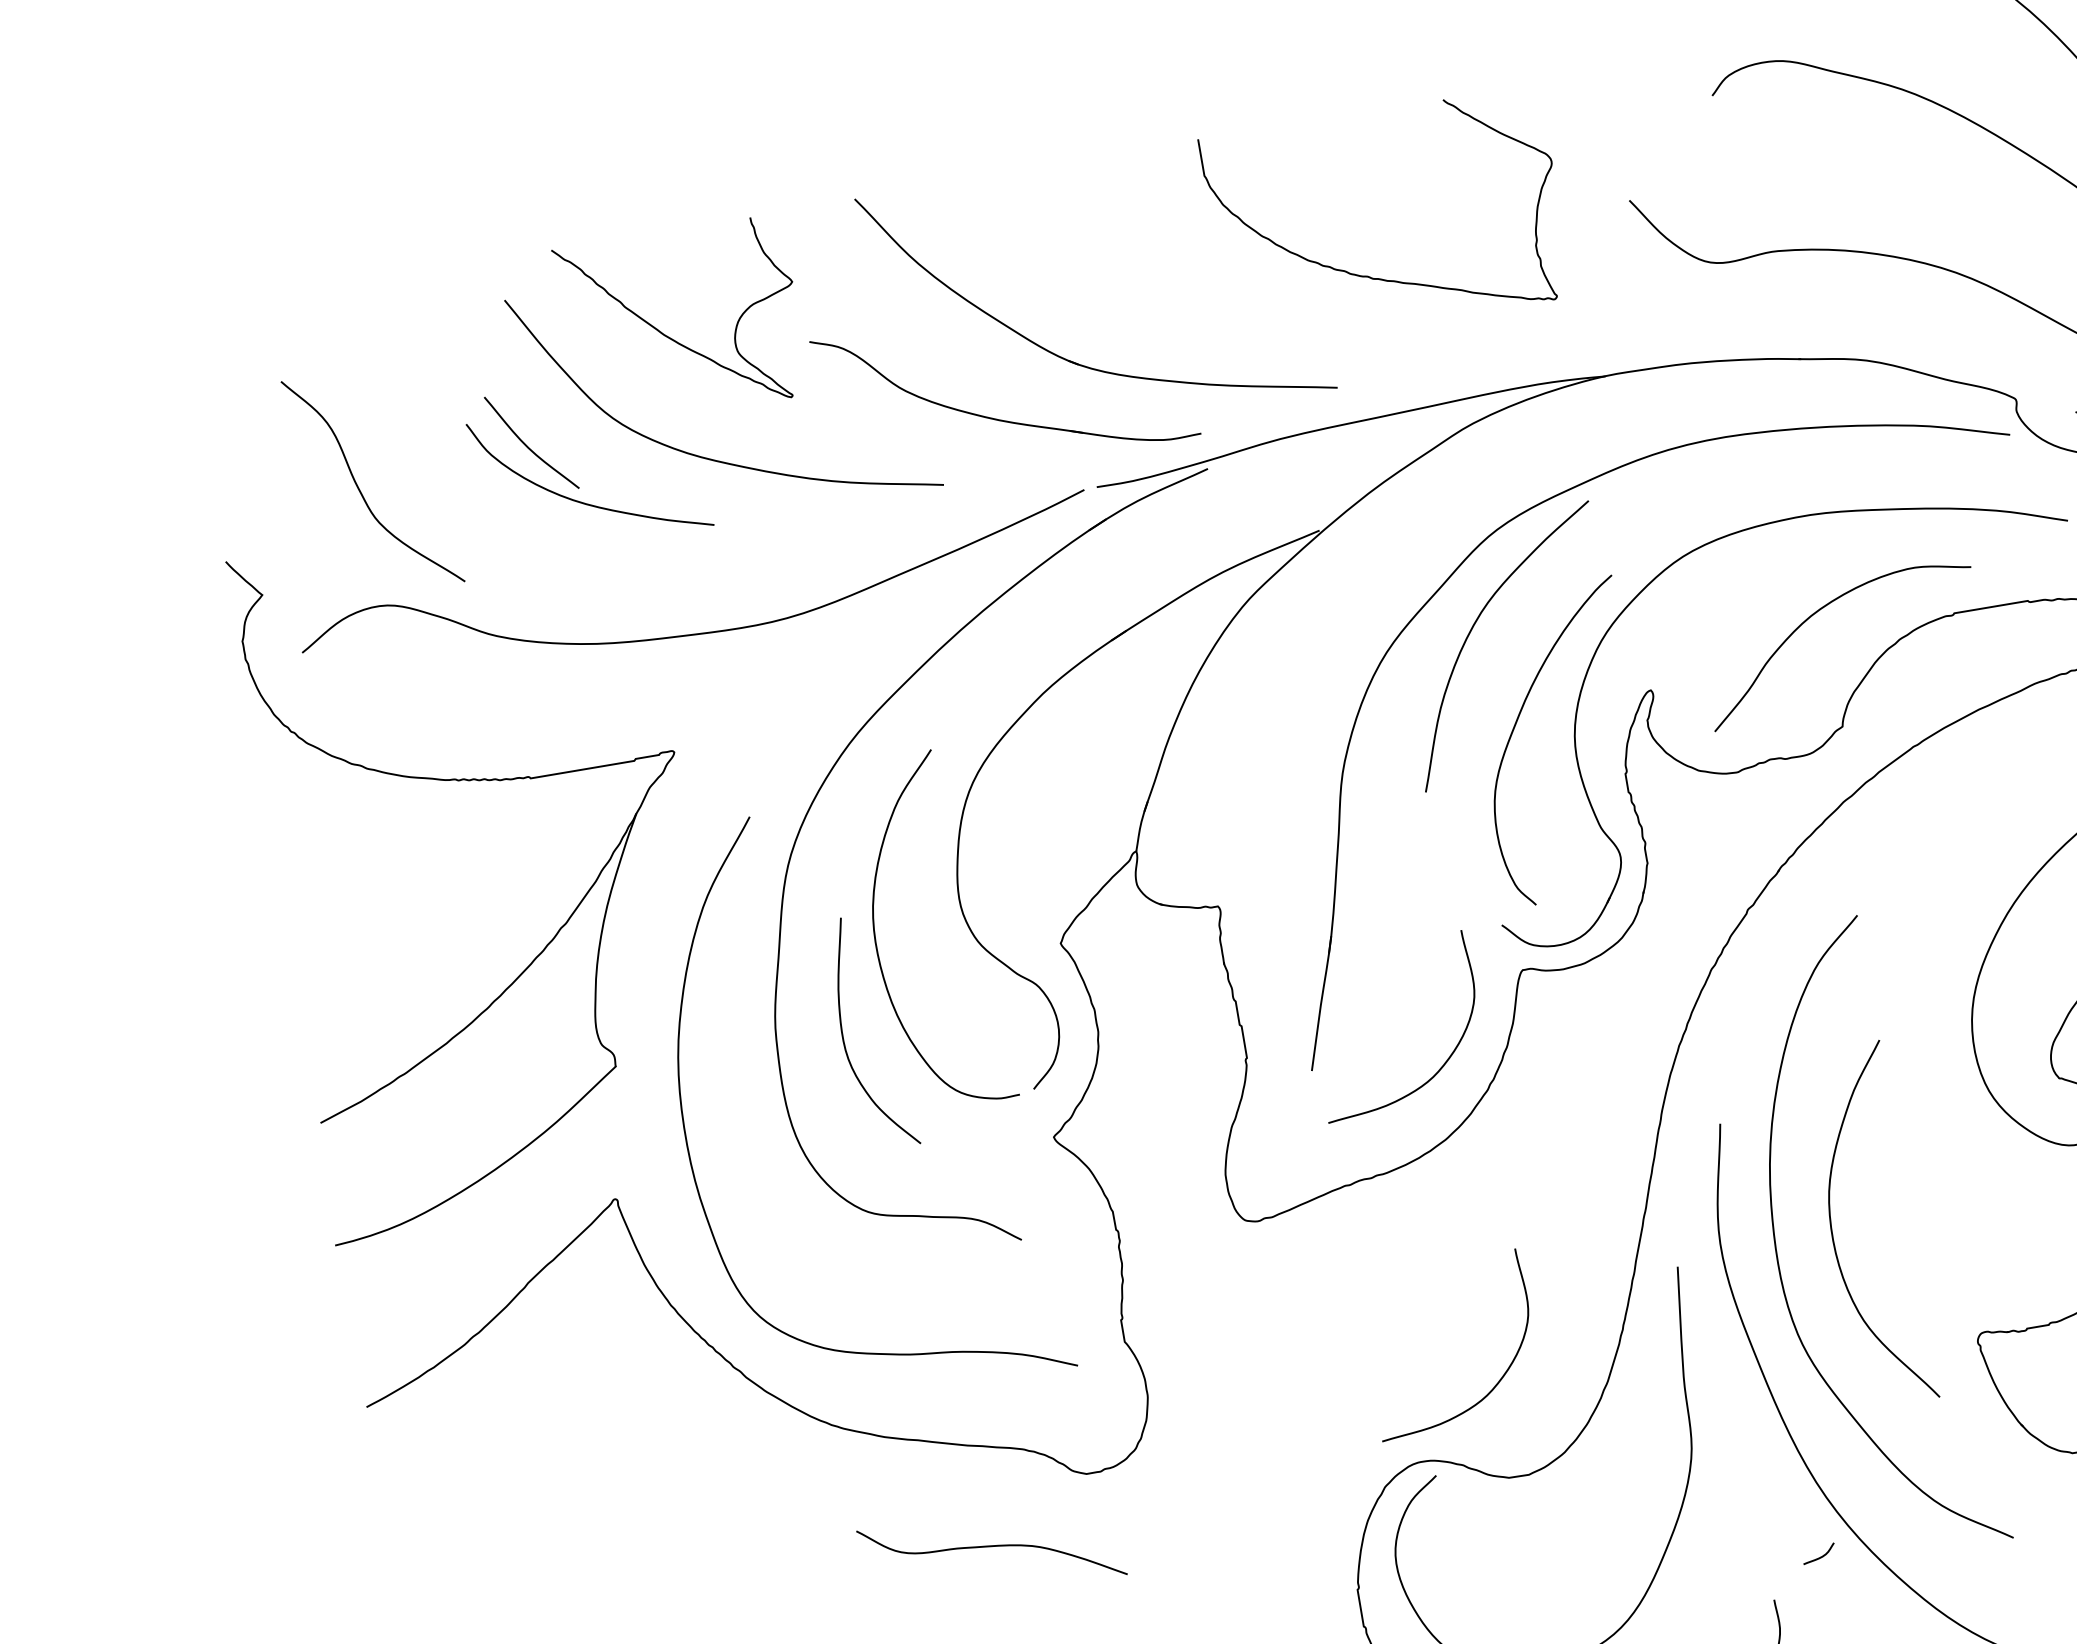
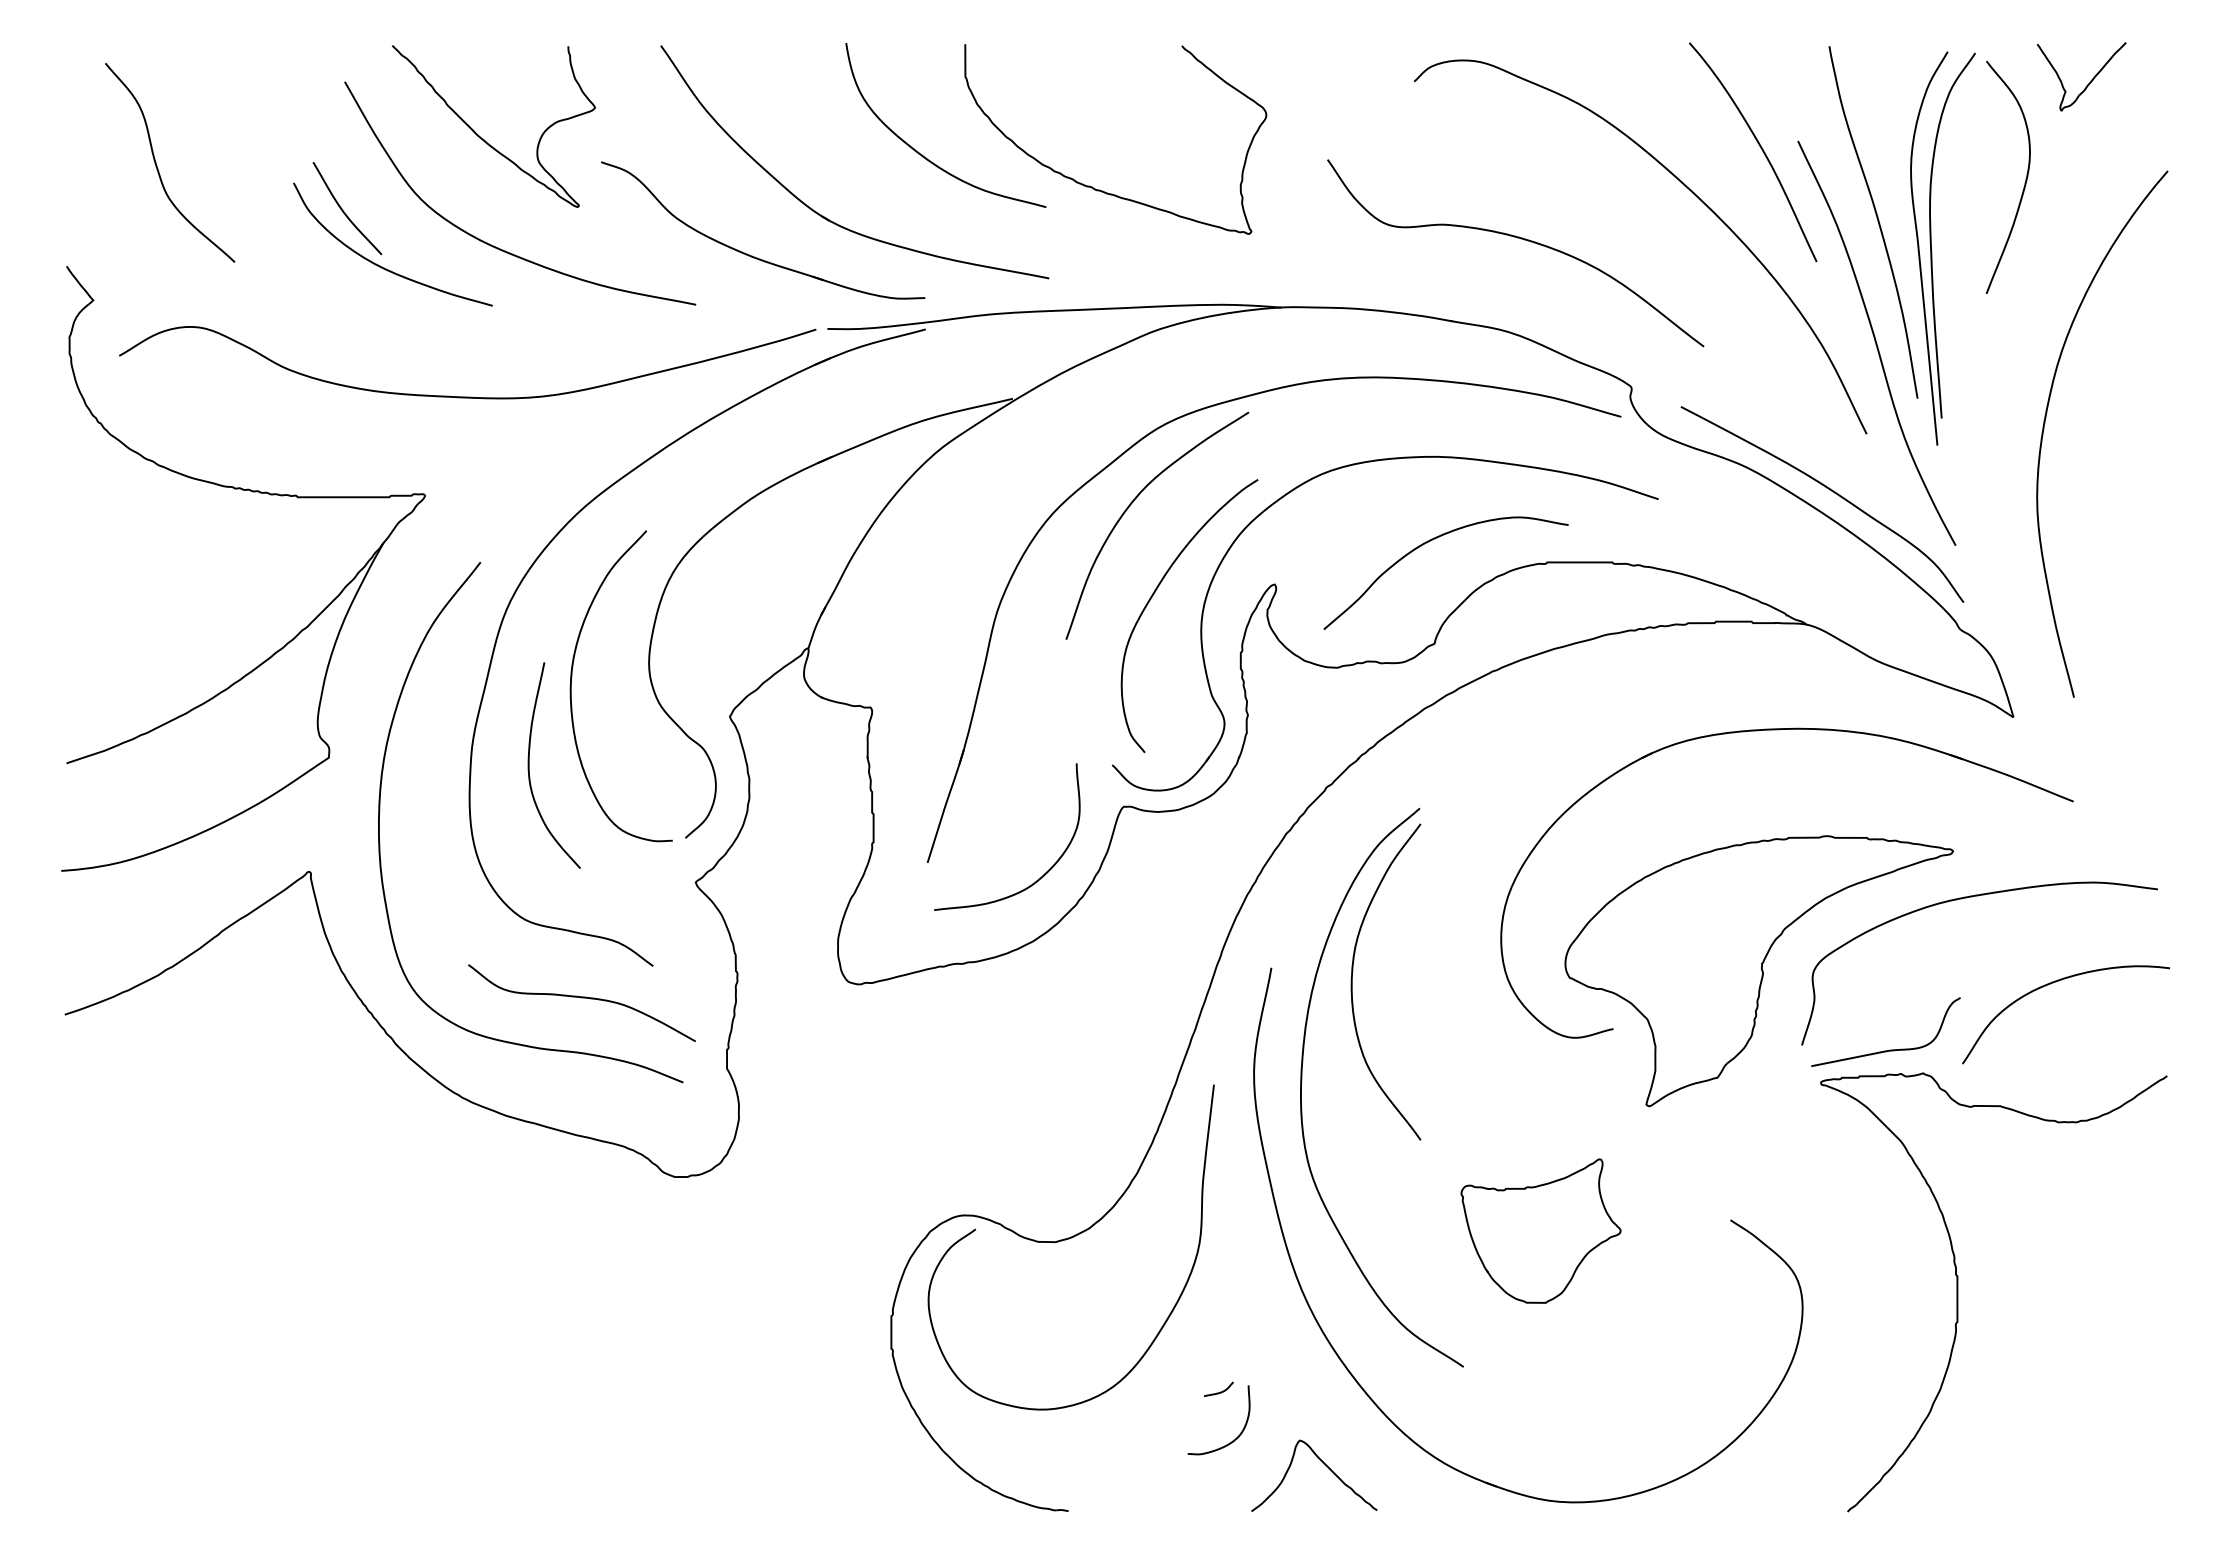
curve: (1170, 271) -> (922, 154), added
curve: (359, 487) -> (157, 165), moved
curve: (1832, 1231) -> (1352, 981), moved
curve: (1493, 1385) -> (1038, 1160), removed
curve: (990, 1547) -> (581, 998), moved
curve: (1821, 1555) -> (1220, 1391), moved

